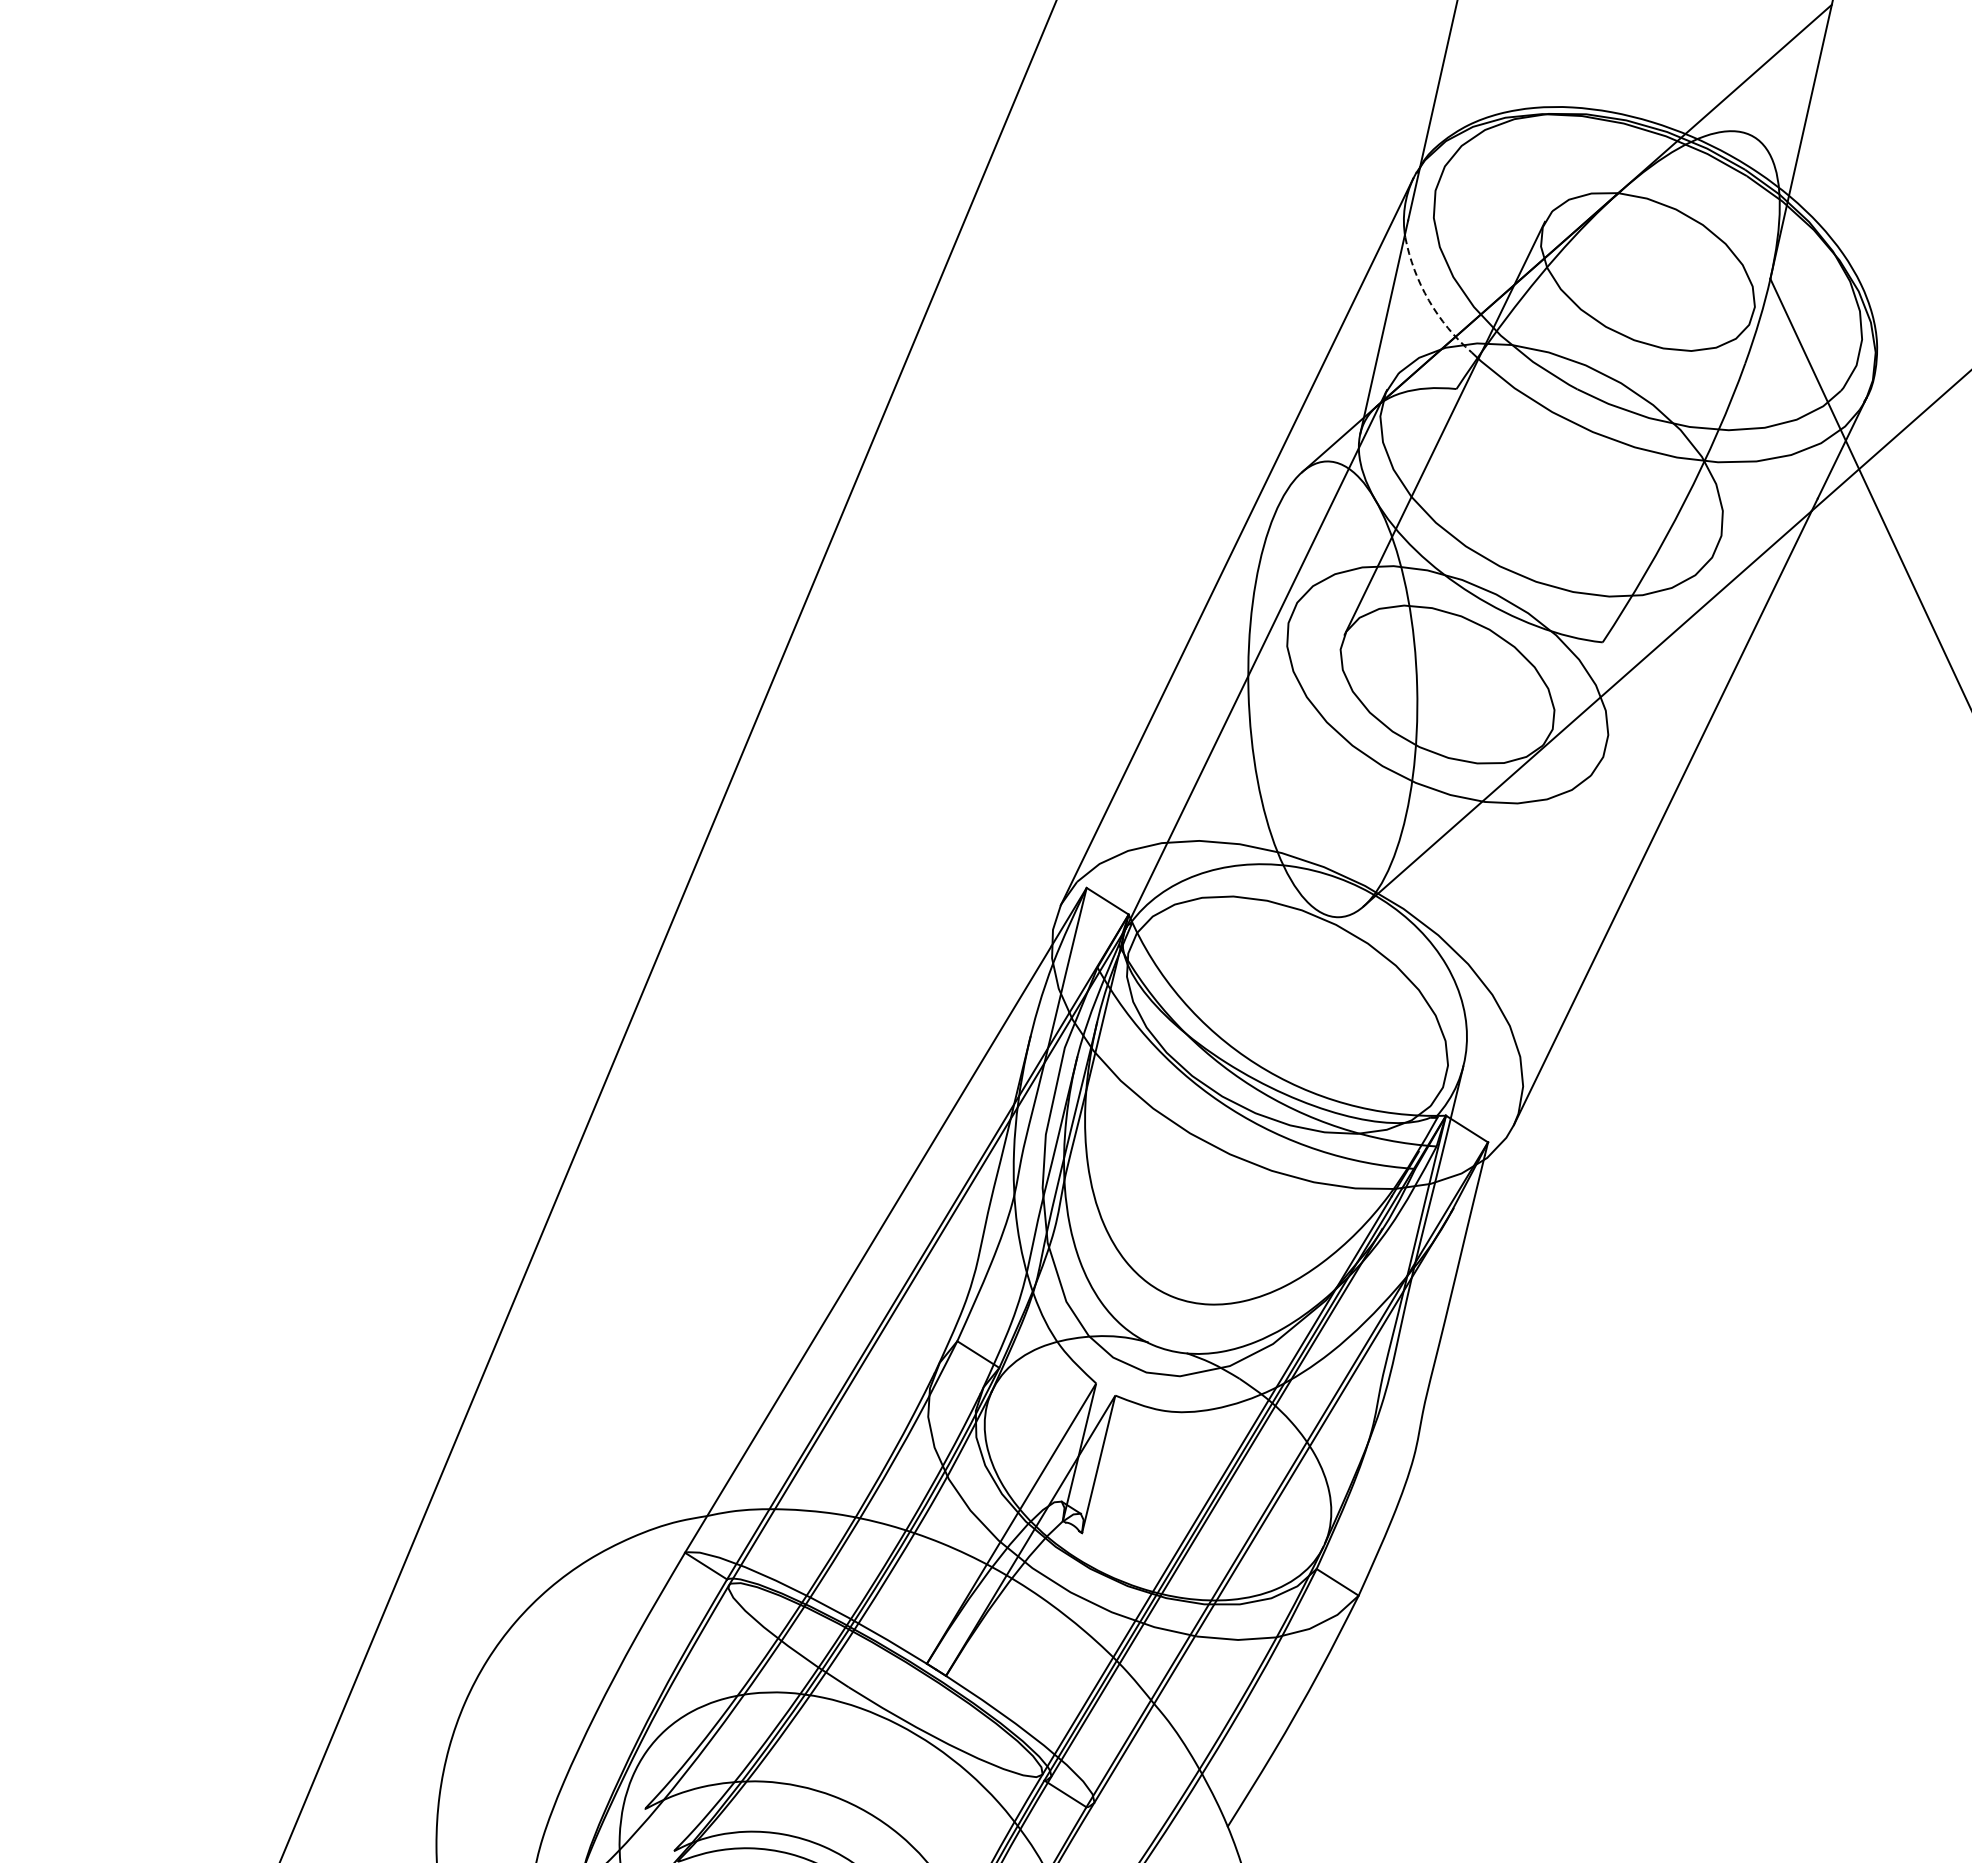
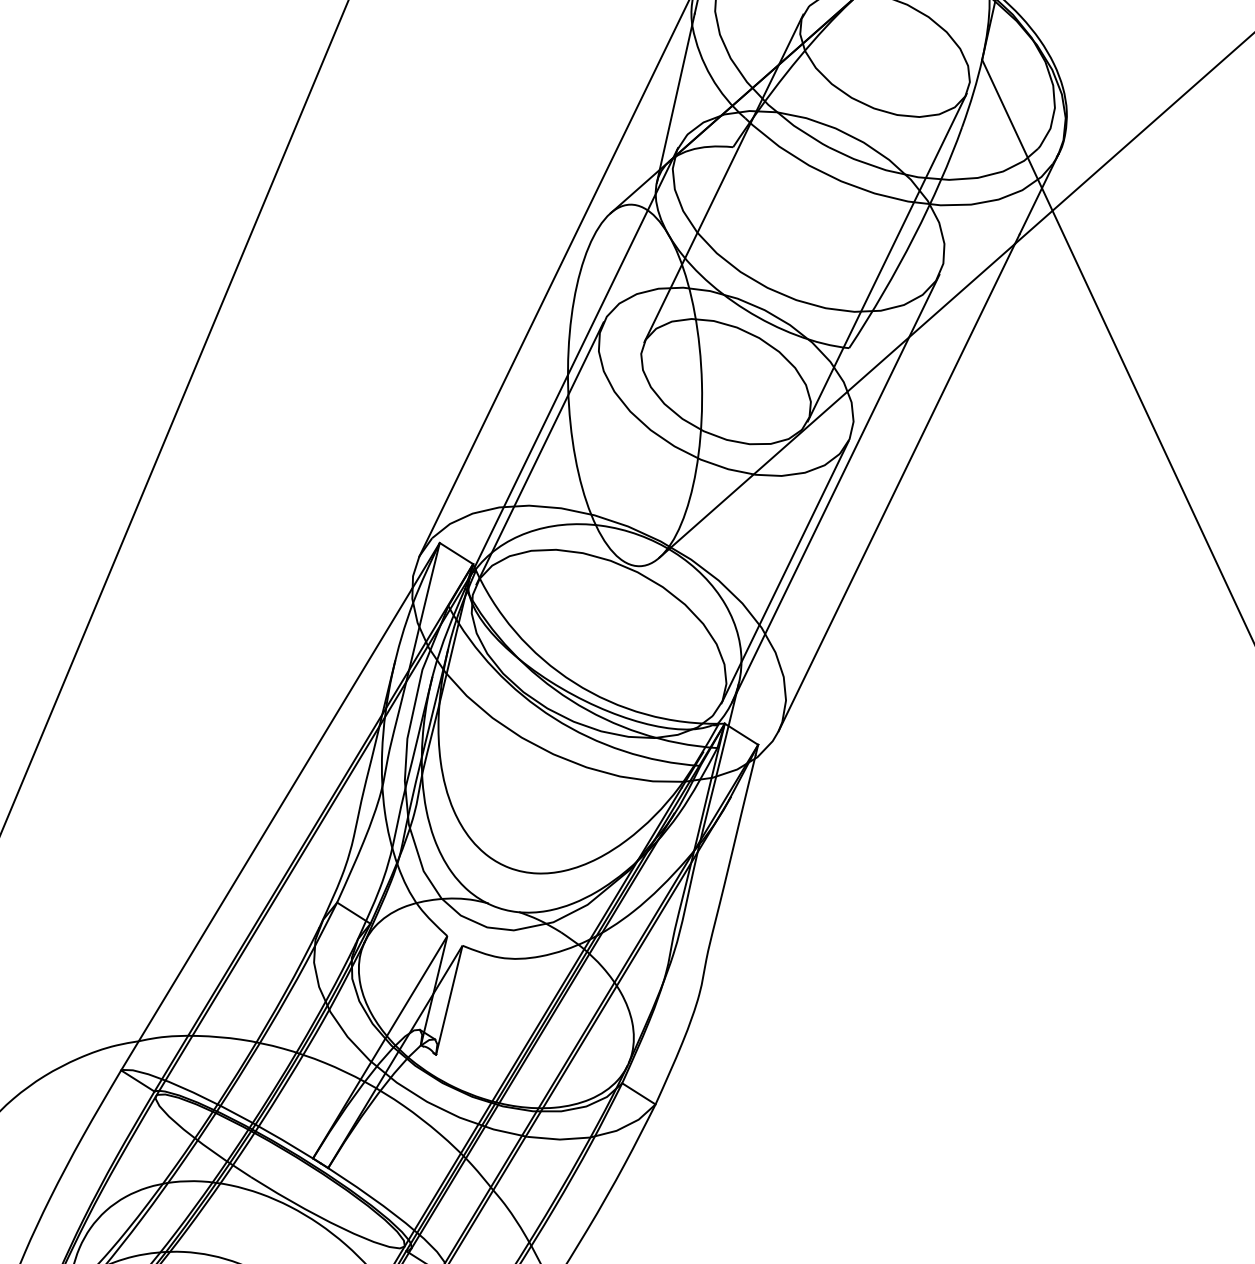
arc: (1428, 300) -> (710, 76), dashed -> solid
line: (1650, 527) -> (887, 257), added
line: (1212, 774) -> (539, 452), added
line: (1585, 818) -> (835, 487), added
line: (1521, 924) -> (784, 571), added

